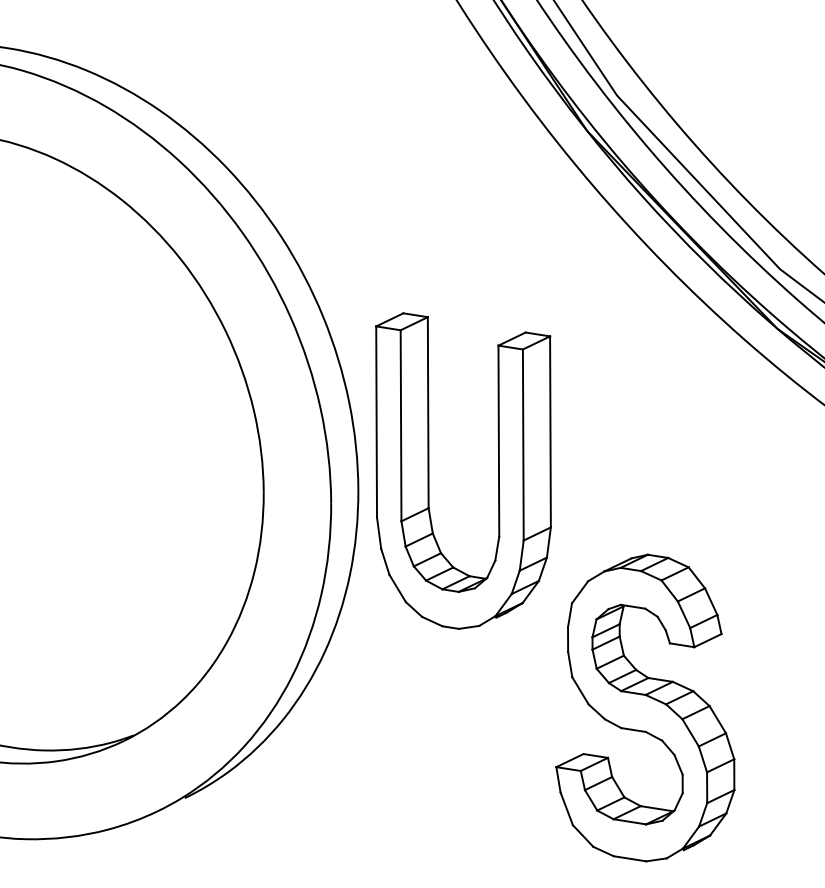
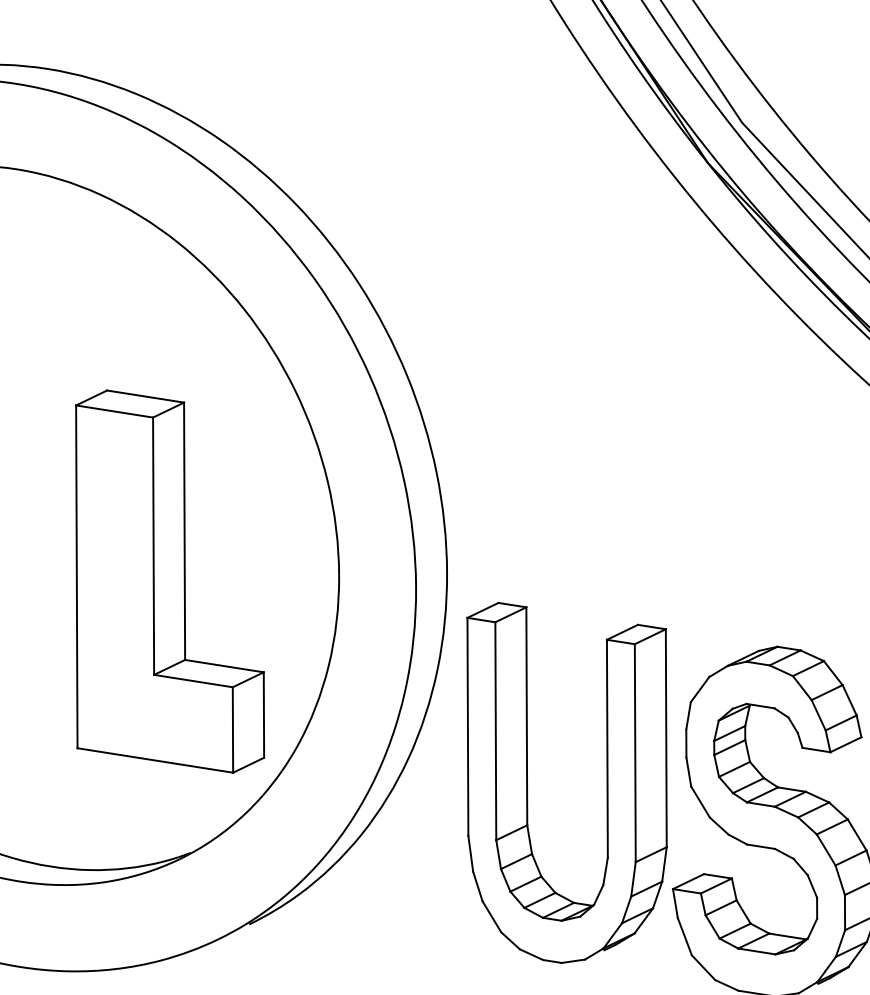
part: (429, 470) -> (528, 782), moved
part: (115, 497) -> (170, 581), added

